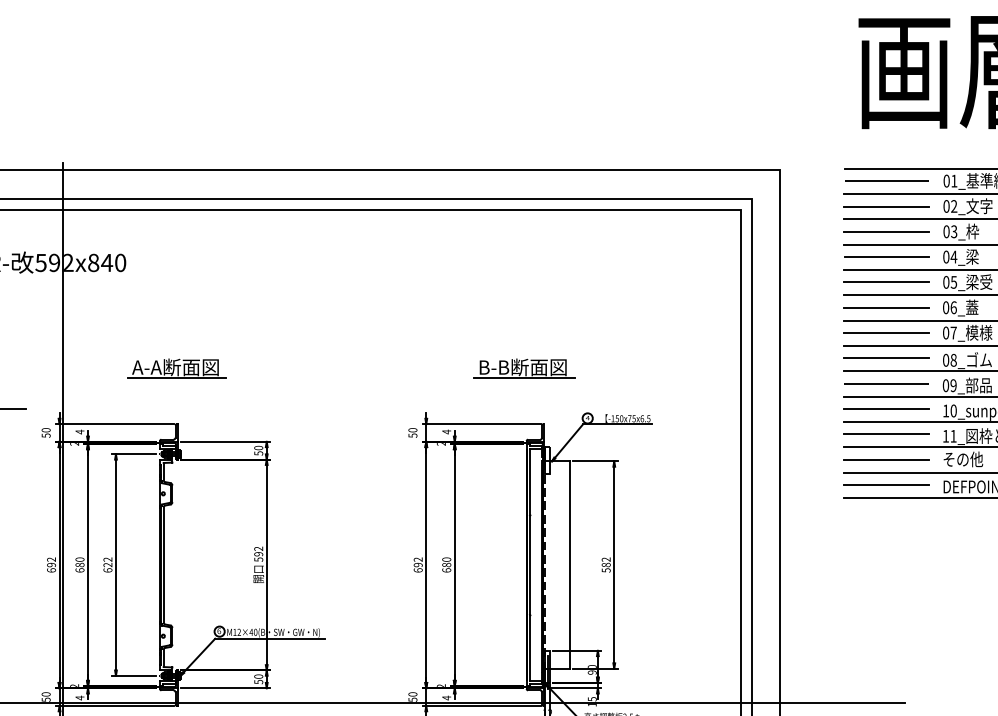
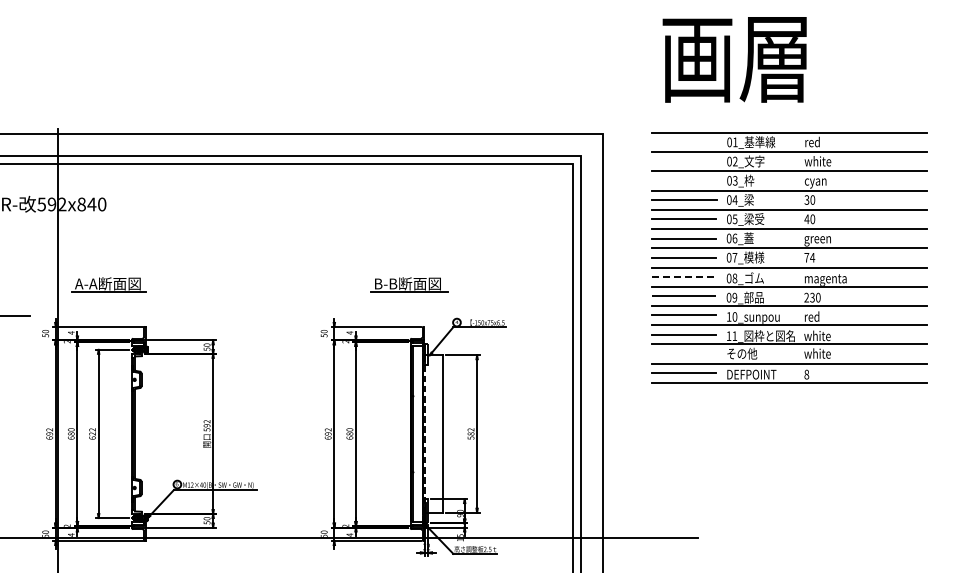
line: (887, 181) -> (684, 142), removed
line: (885, 206) -> (683, 161), removed
line: (885, 231) -> (683, 180), removed
line: (887, 359) -> (684, 277), solid -> dashed
part: (176, 368) -> (108, 284), moved
line: (885, 459) -> (683, 353), removed

